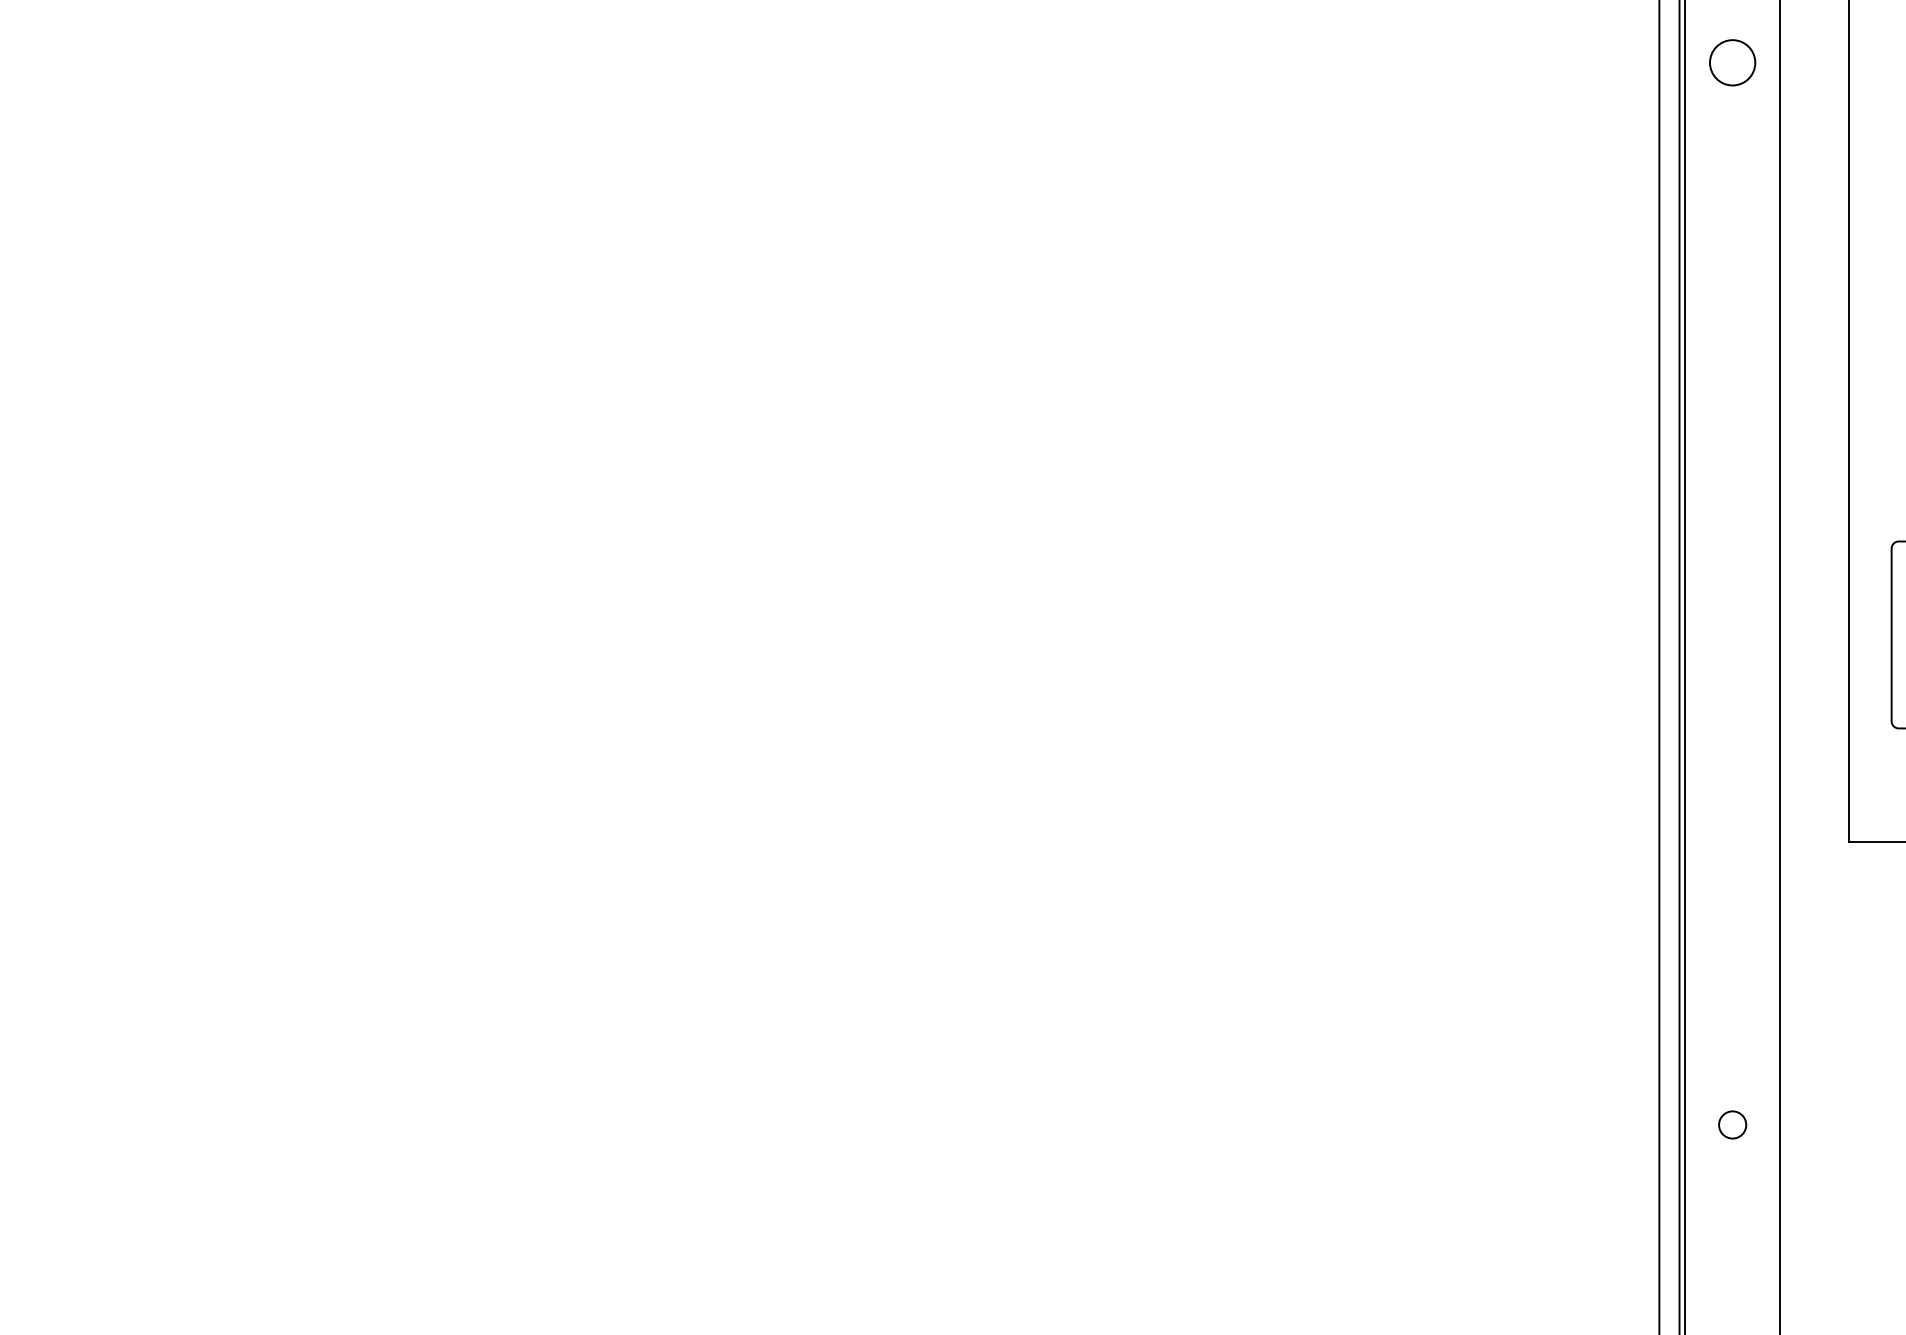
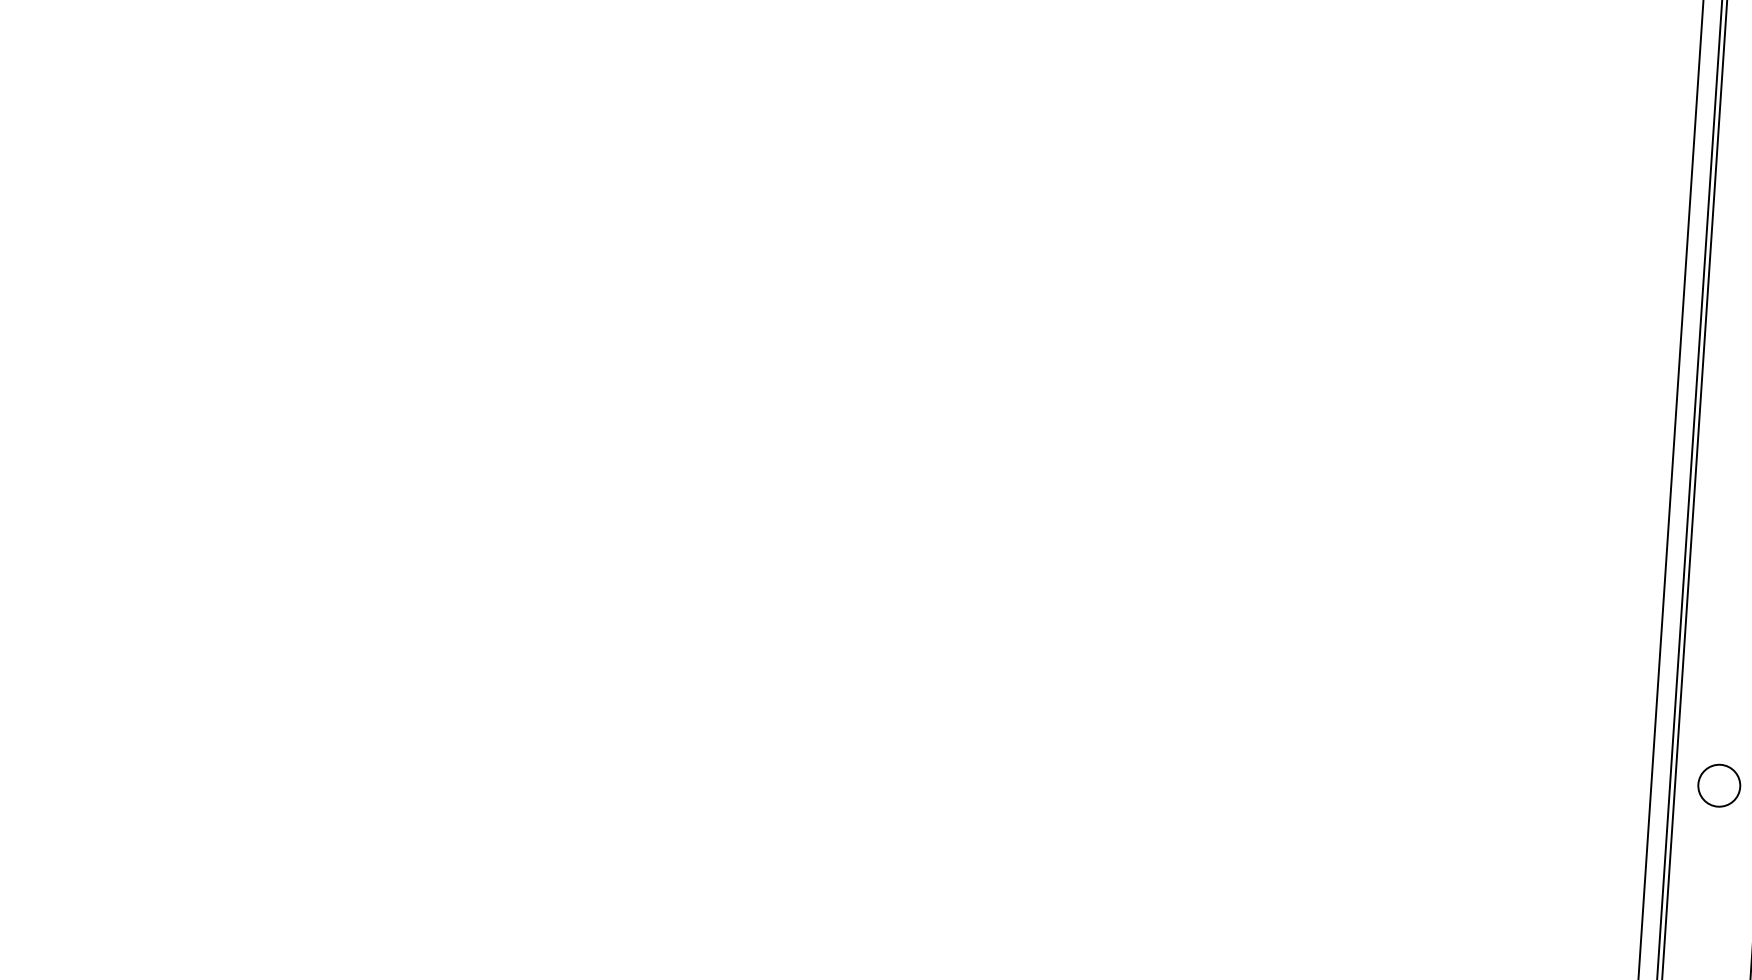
circle: (1732, 1124) -> (1719, 785), size x1.67

